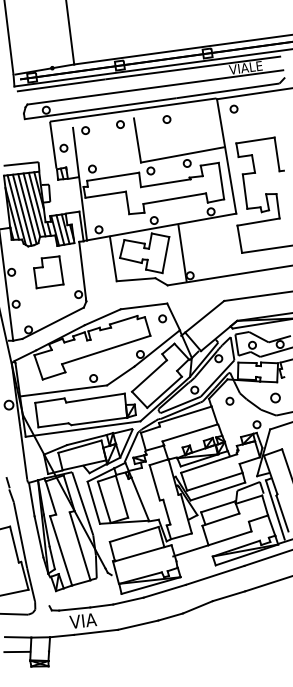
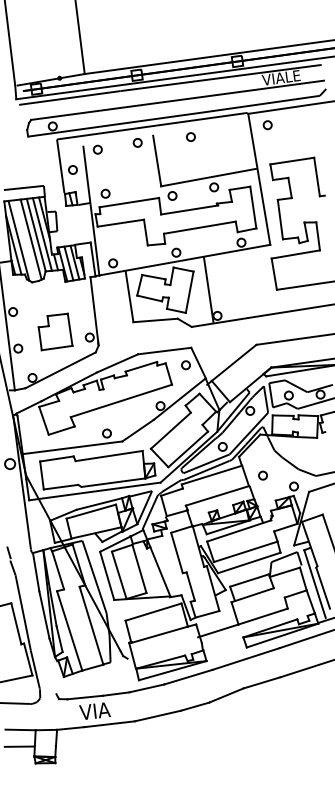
line: (21, 209) -> (24, 240), removed
part: (48, 271) -> (55, 331), moved
circle: (275, 397) -> (315, 455), removed
circle: (229, 401) -> (262, 475), moved

